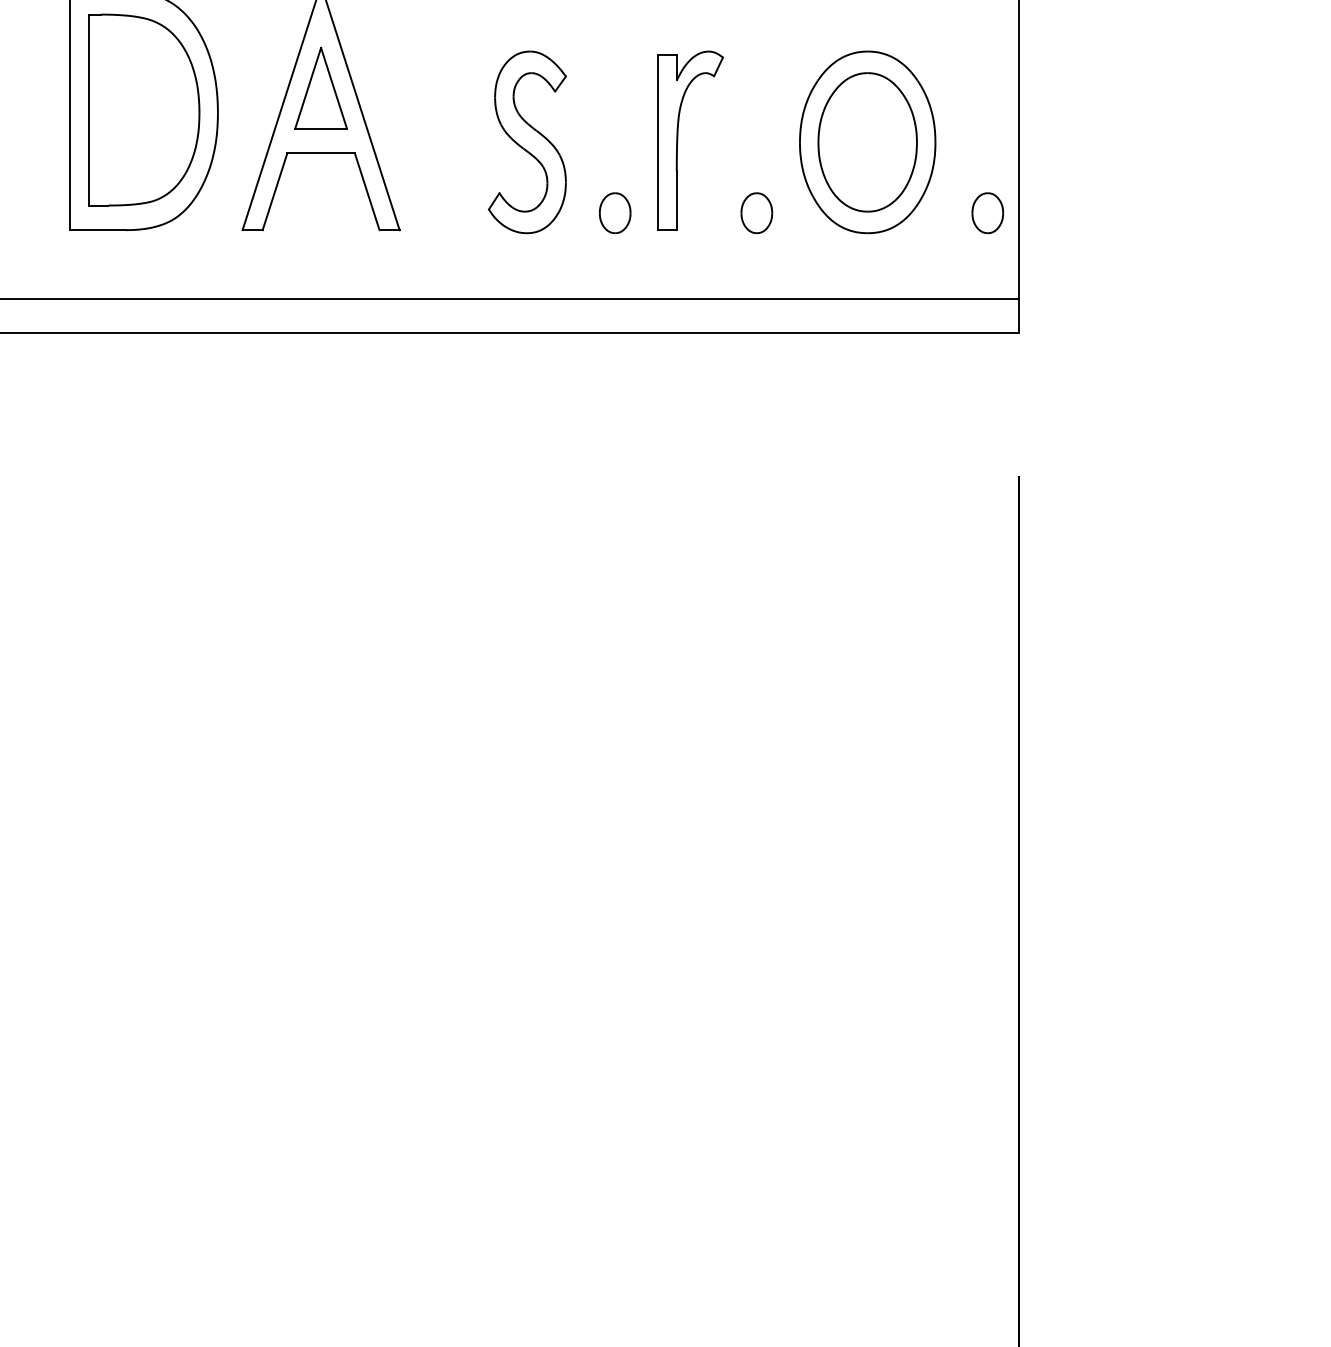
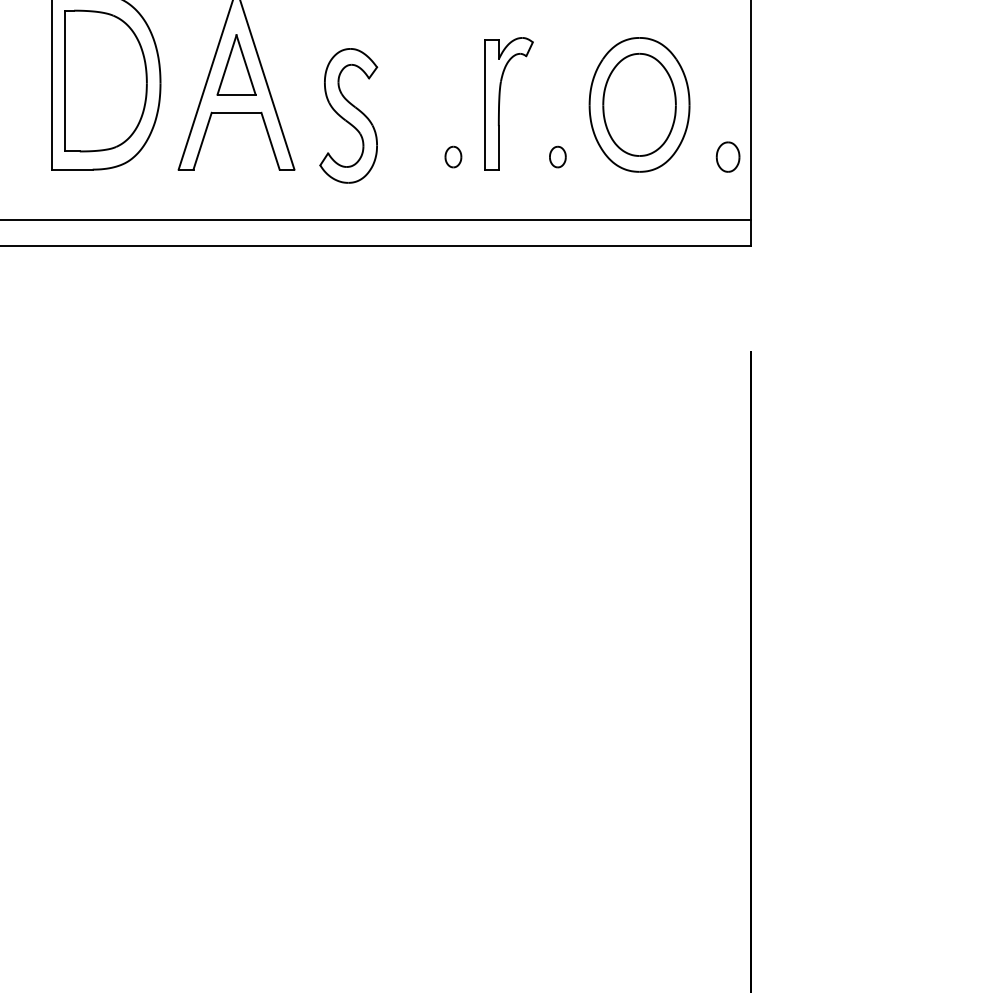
part: (527, 141) -> (348, 115), moved
part: (615, 212) -> (453, 156), size x0.7
part: (756, 212) -> (557, 156), size x0.7

